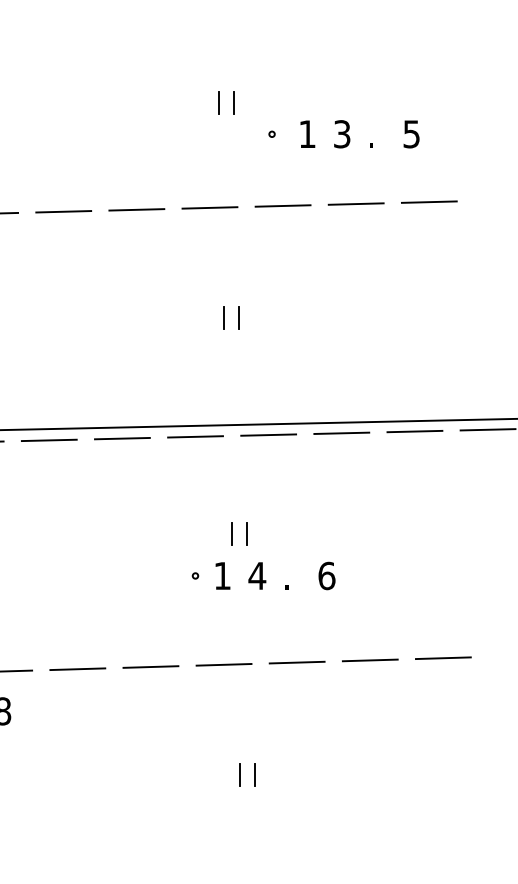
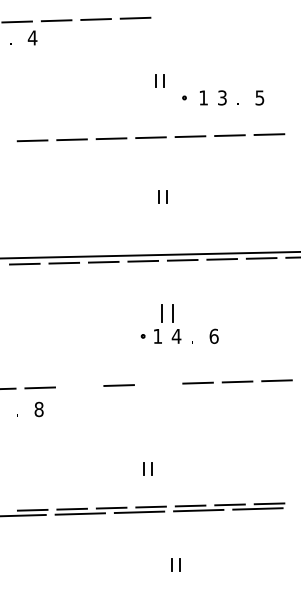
part: (238, 533) -> (166, 313), size x1.4
line: (223, 663) -> (158, 383), removed
line: (77, 668) -> (79, 386), removed
part: (246, 774) -> (147, 468), moved

